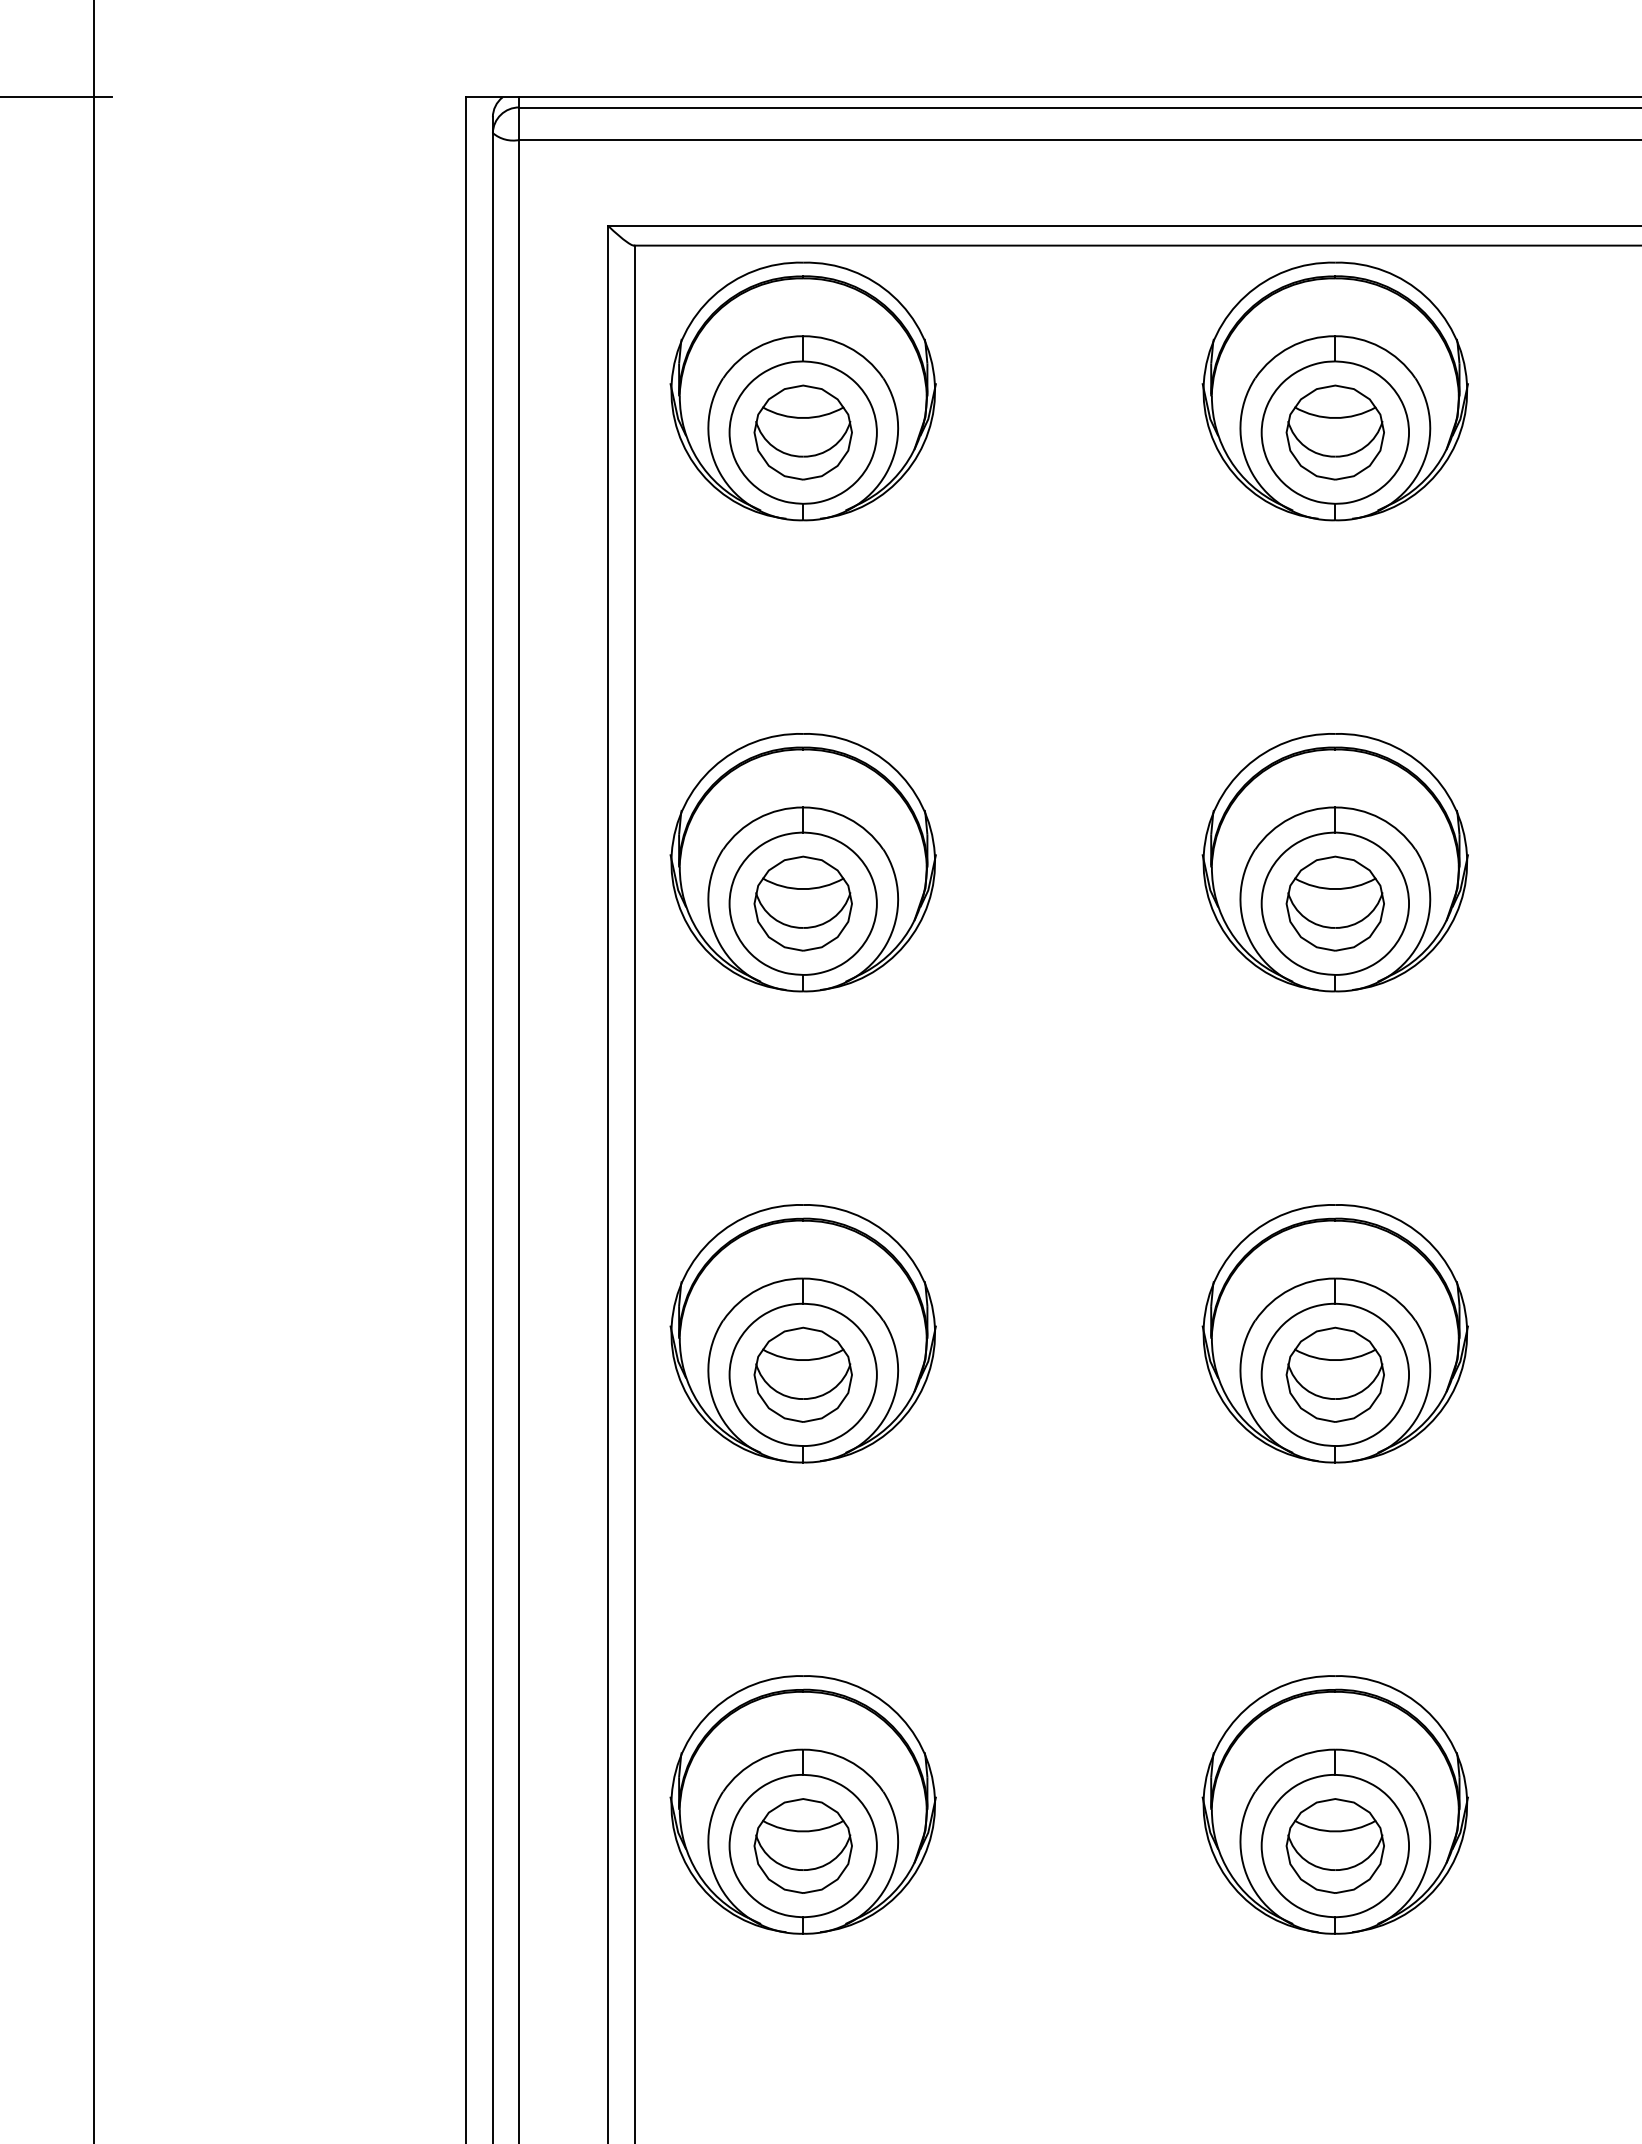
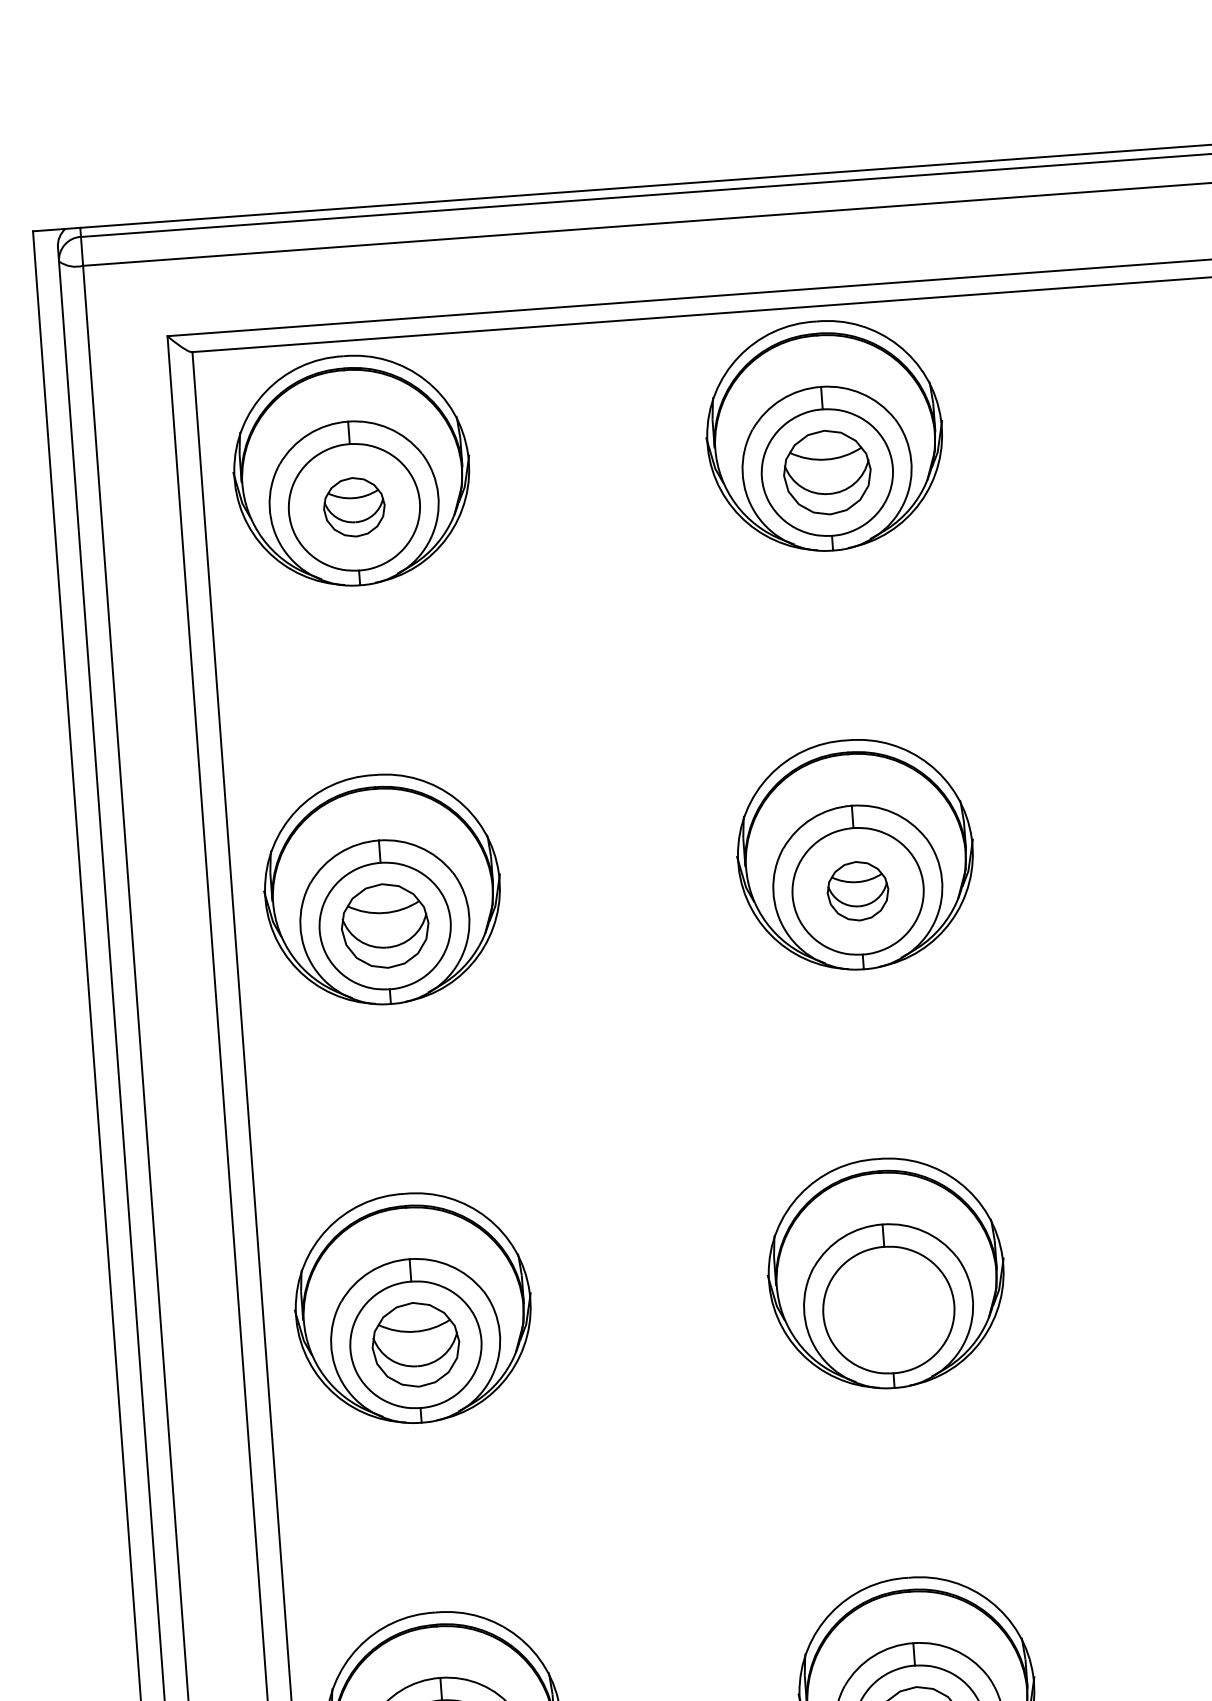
part: (802, 432) -> (353, 507), size x0.7
part: (1334, 903) -> (857, 891), size x0.7
part: (1334, 1374) -> (888, 1309), removed

